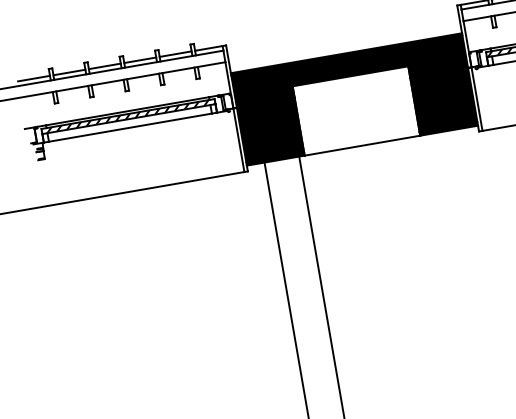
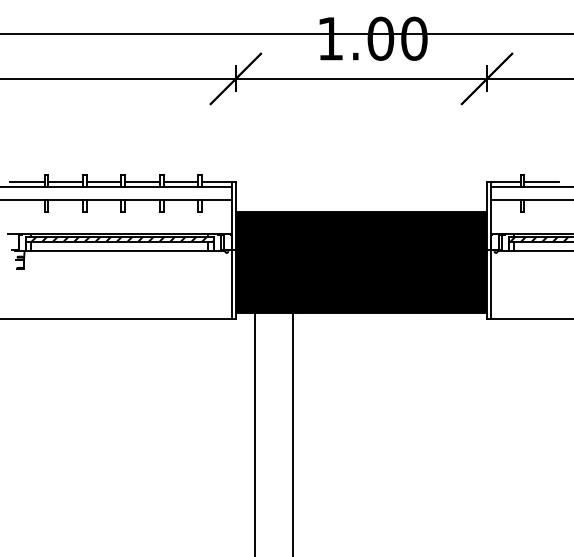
fill: (356, 110) -> (361, 274), added

